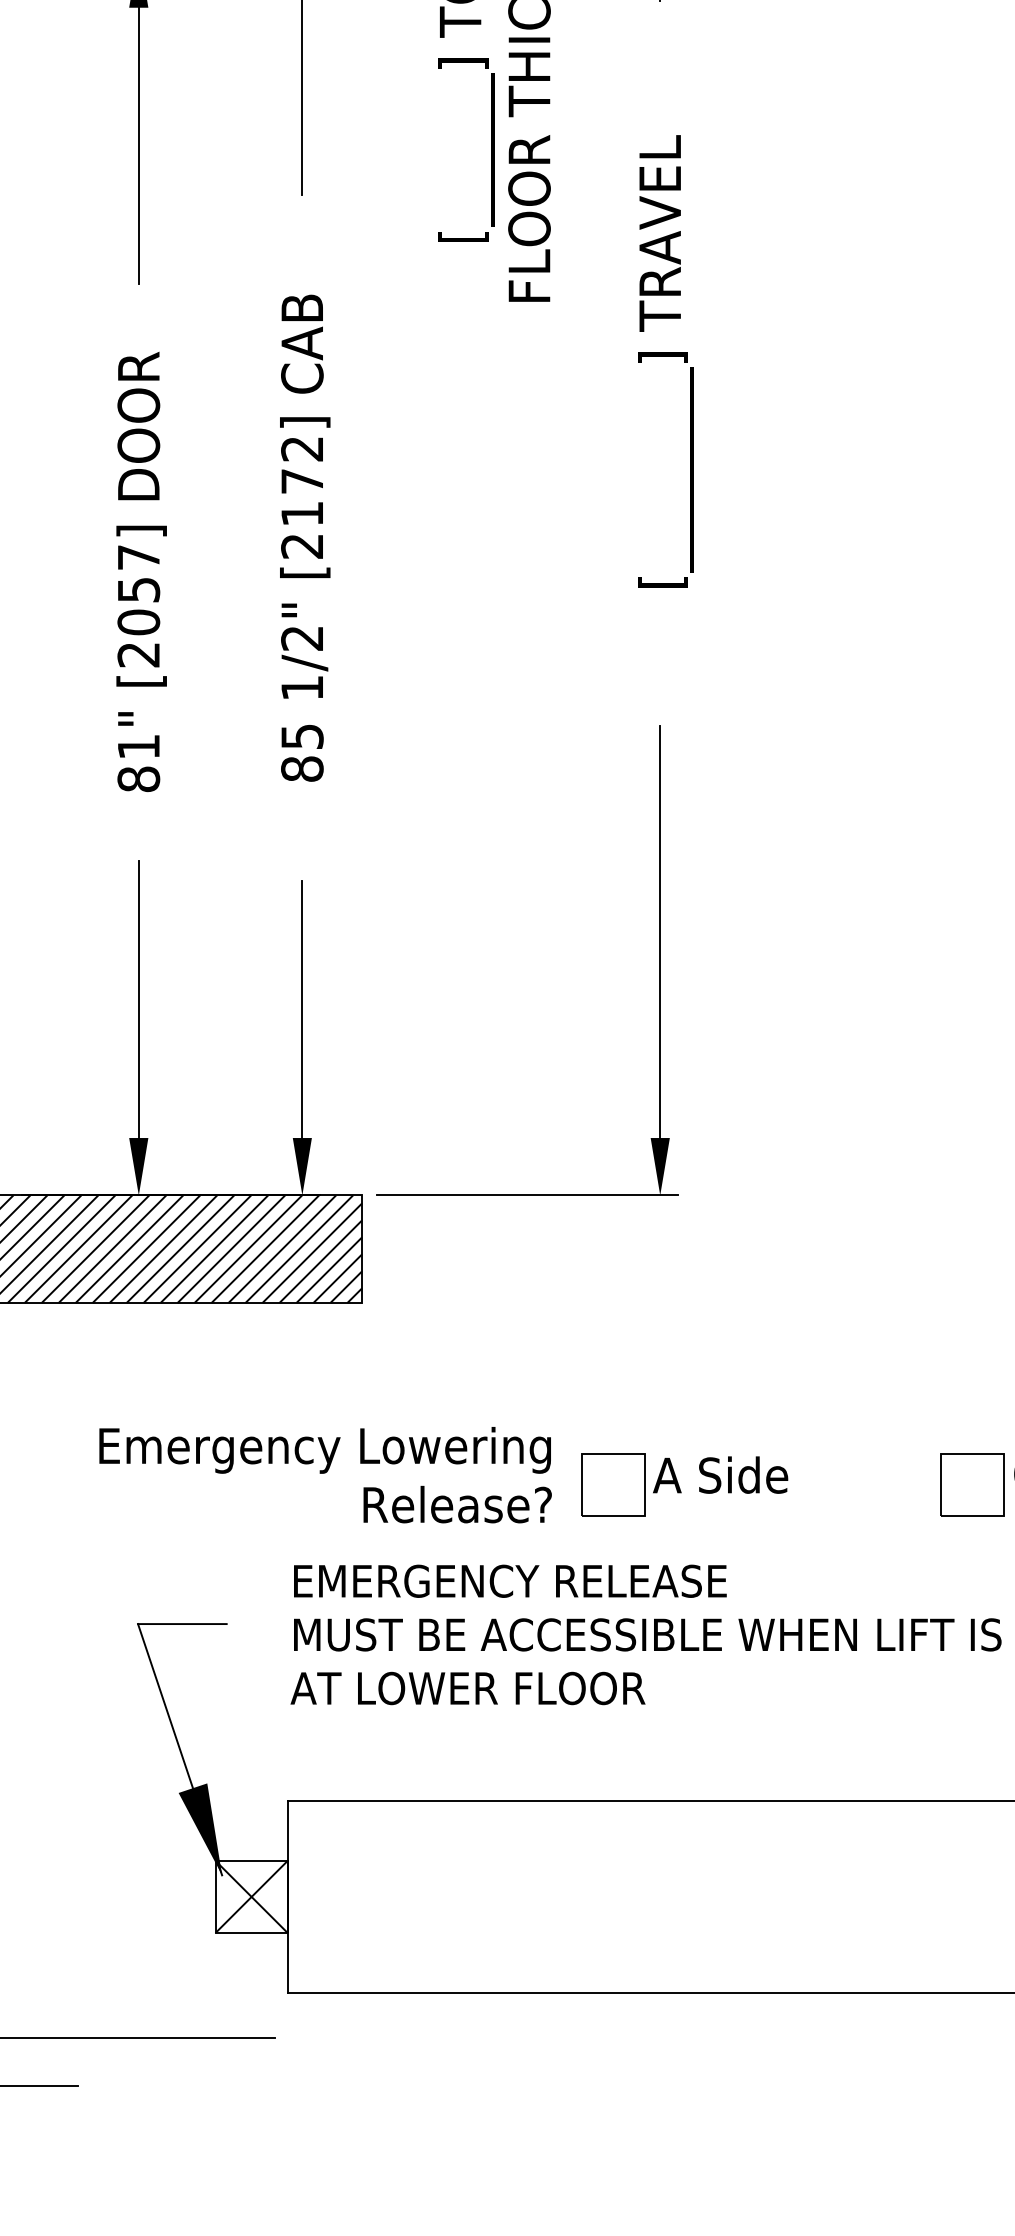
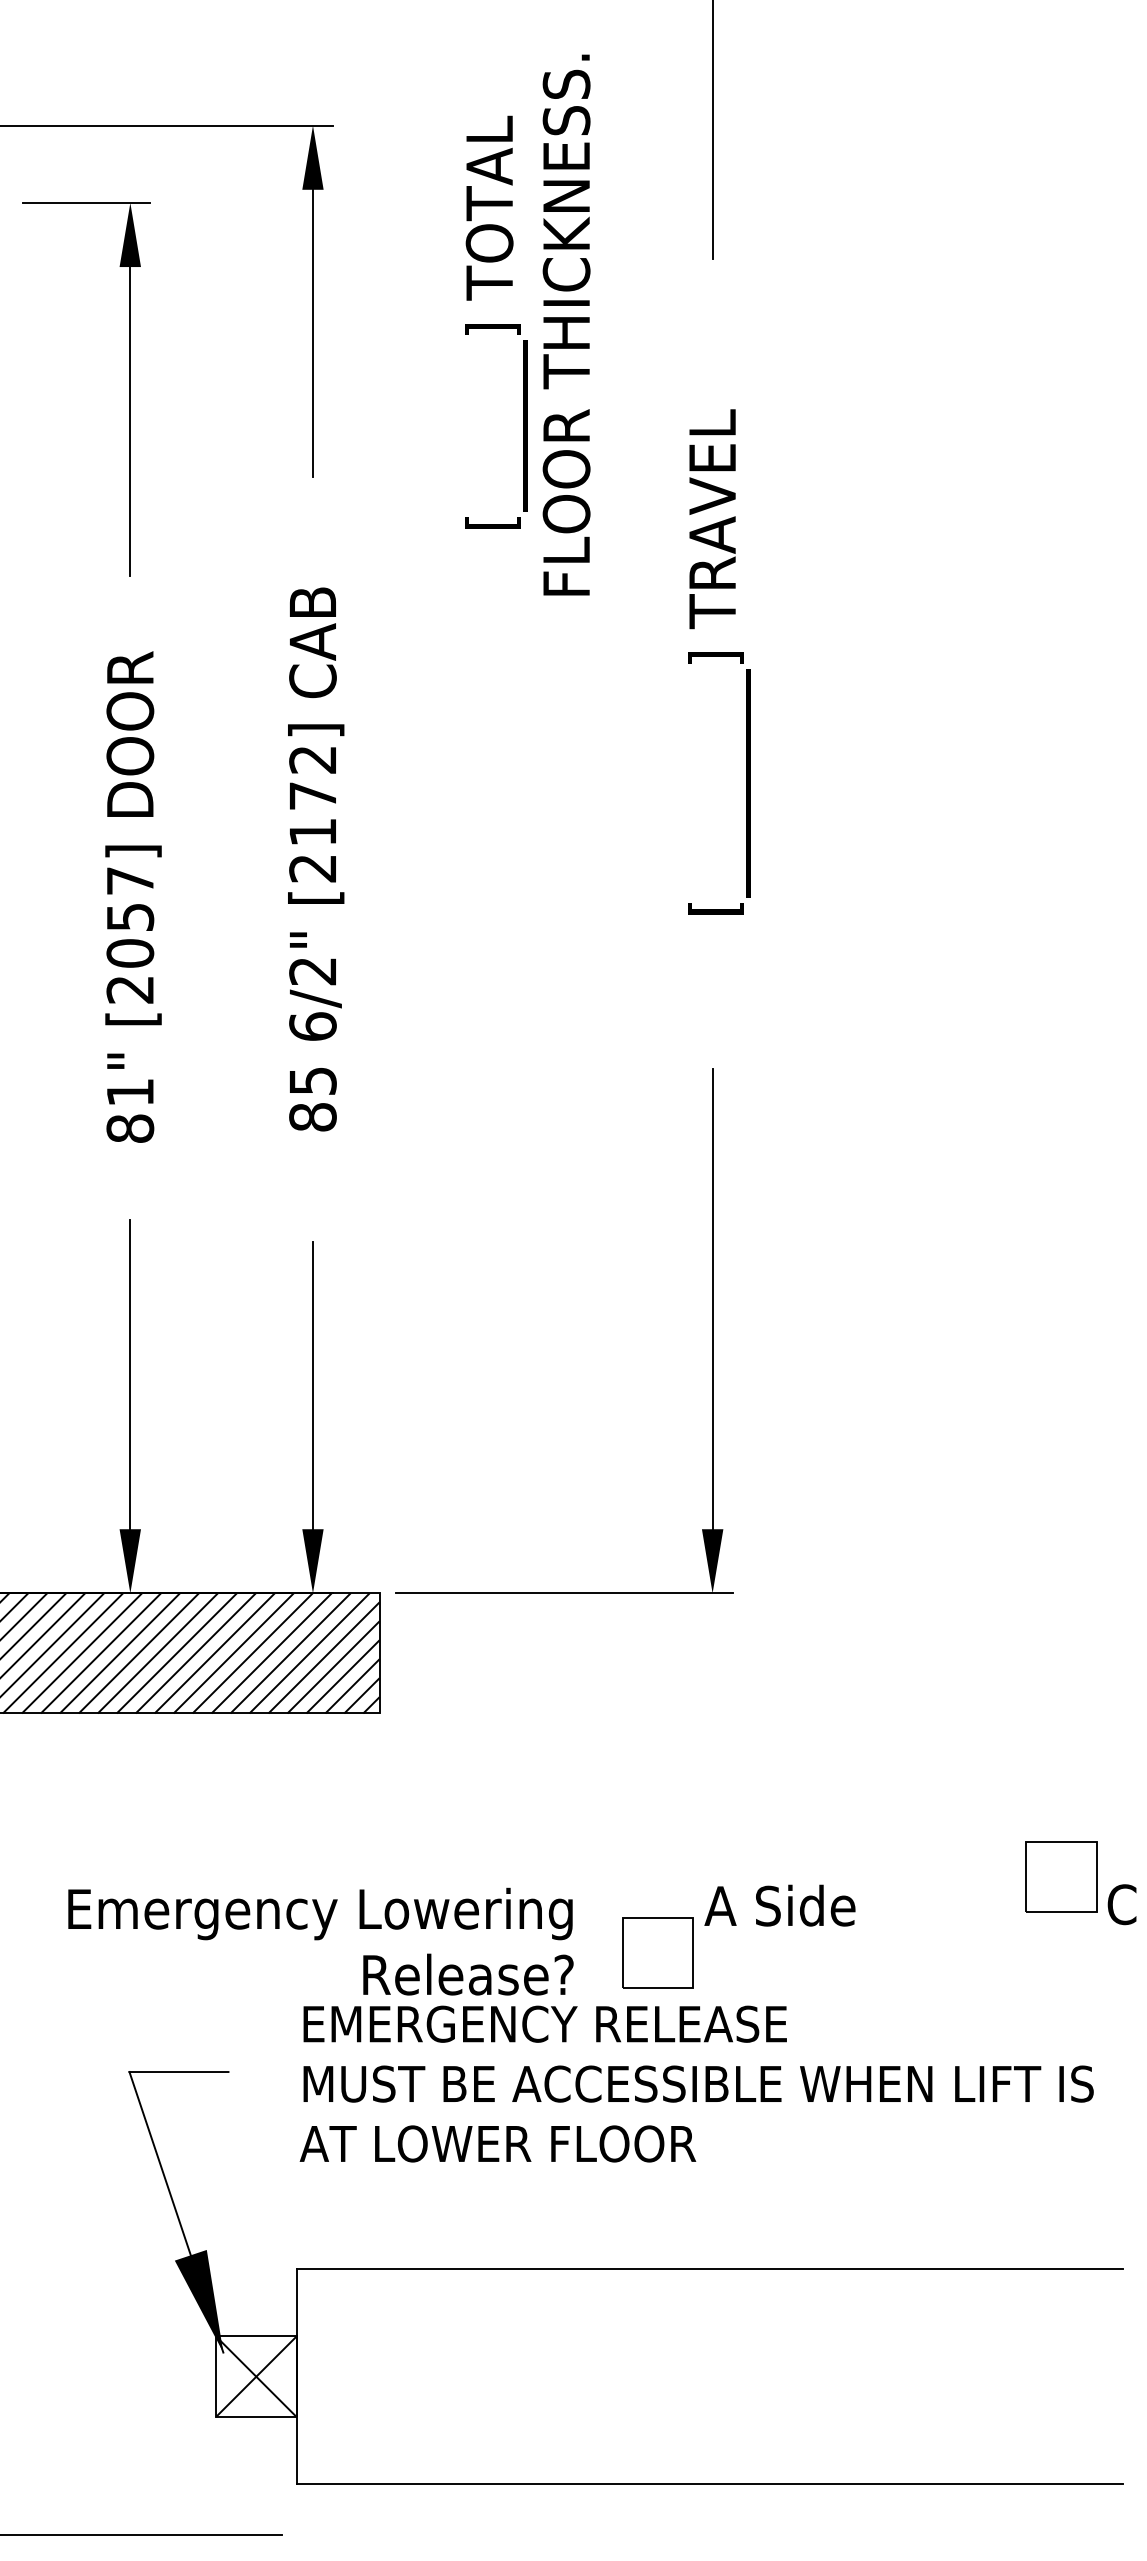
text: (301, 687) -> (312, 1026), 1/2" -> 6/2"
text: (325, 1474) -> (320, 1941), moved
part: (613, 1484) -> (657, 1952), moved
part: (972, 1484) -> (1061, 1876), moved

